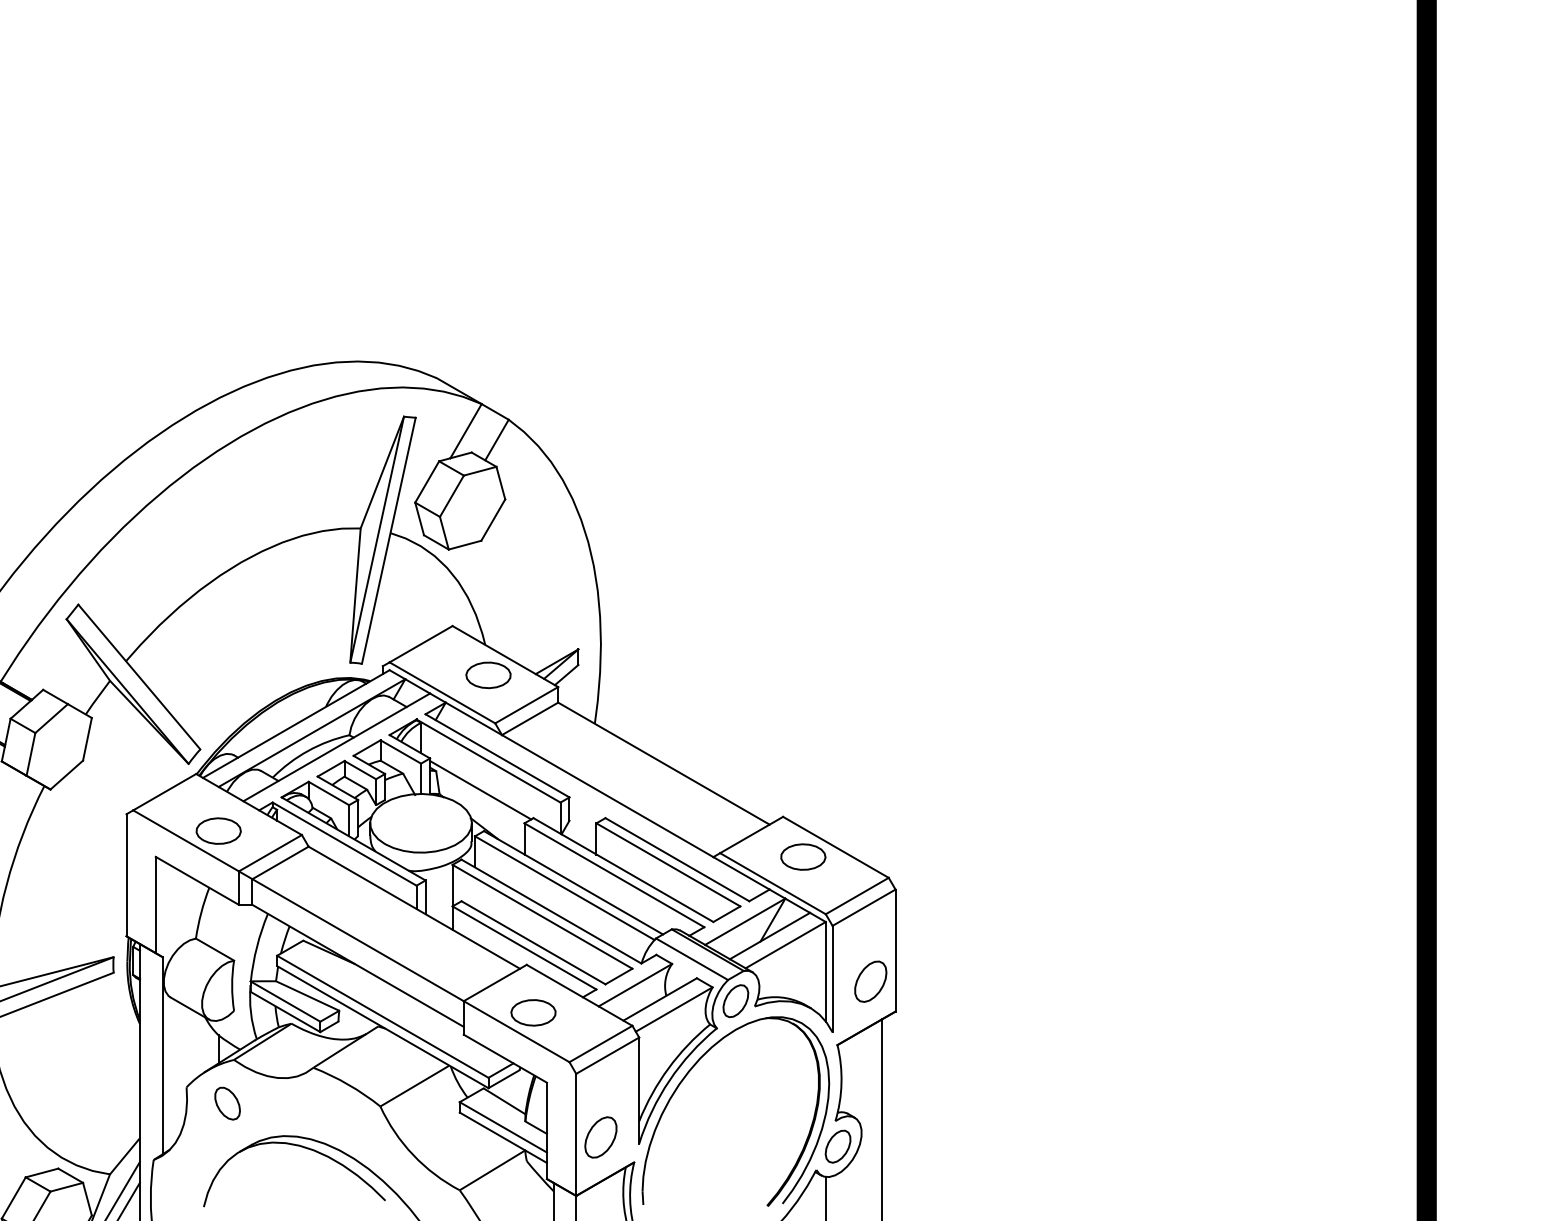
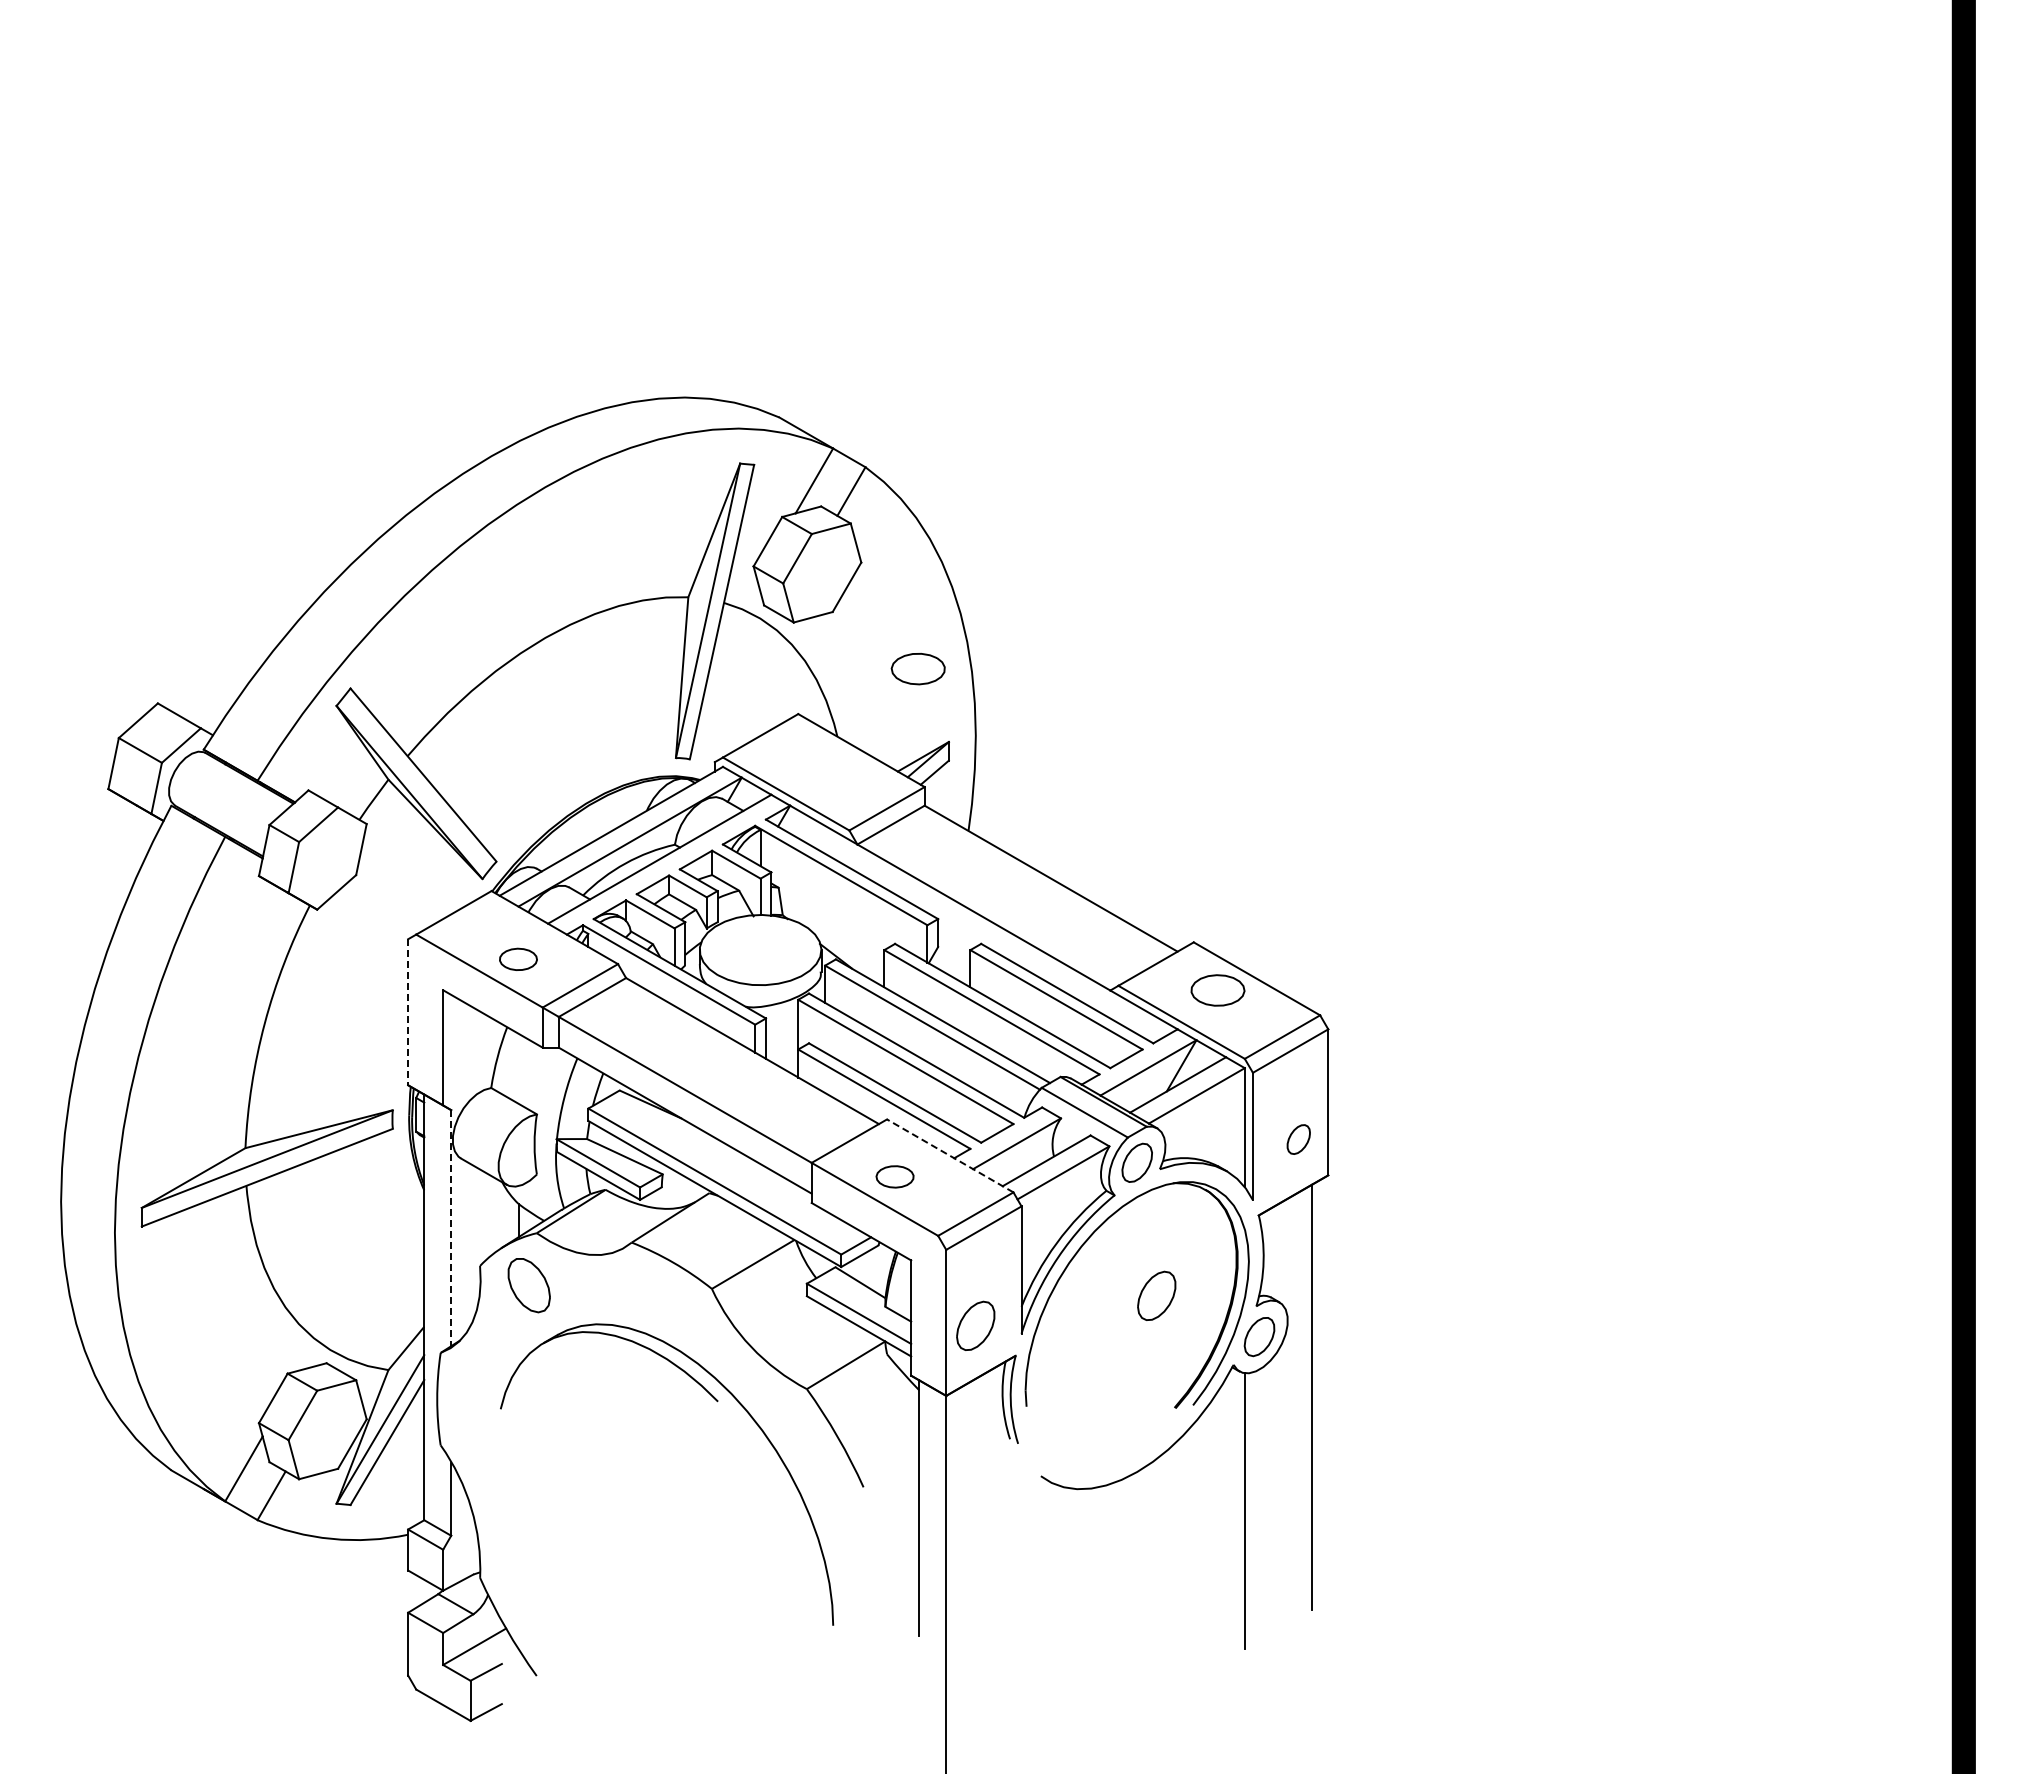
part: (487, 675) -> (917, 669), moved
line: (480, 790) -> (831, 910), removed
part: (218, 831) -> (518, 959), size x0.7
line: (126, 875) -> (408, 1012), solid -> dashed
part: (870, 981) -> (1298, 1139), size x0.6
line: (578, 995) -> (949, 1155), solid -> dashed
part: (532, 1012) -> (894, 1176), size x0.7
line: (162, 1056) -> (451, 1228), solid -> dashed
part: (227, 1103) -> (528, 1285), size x1.4
part: (751, 1112) -> (1156, 1295), added

